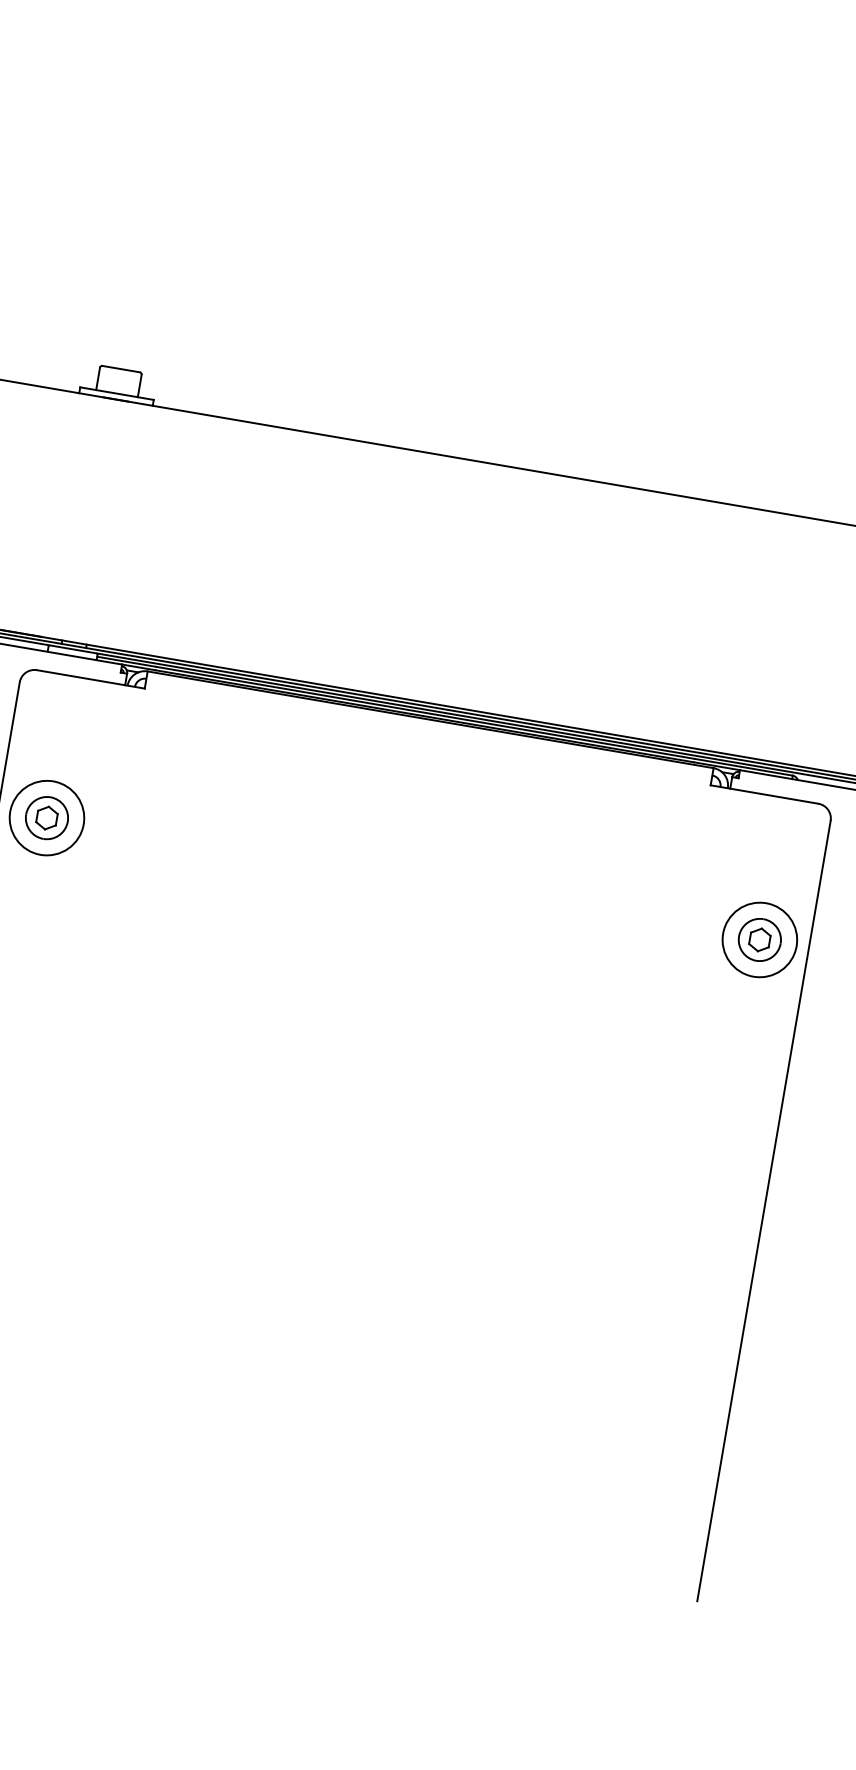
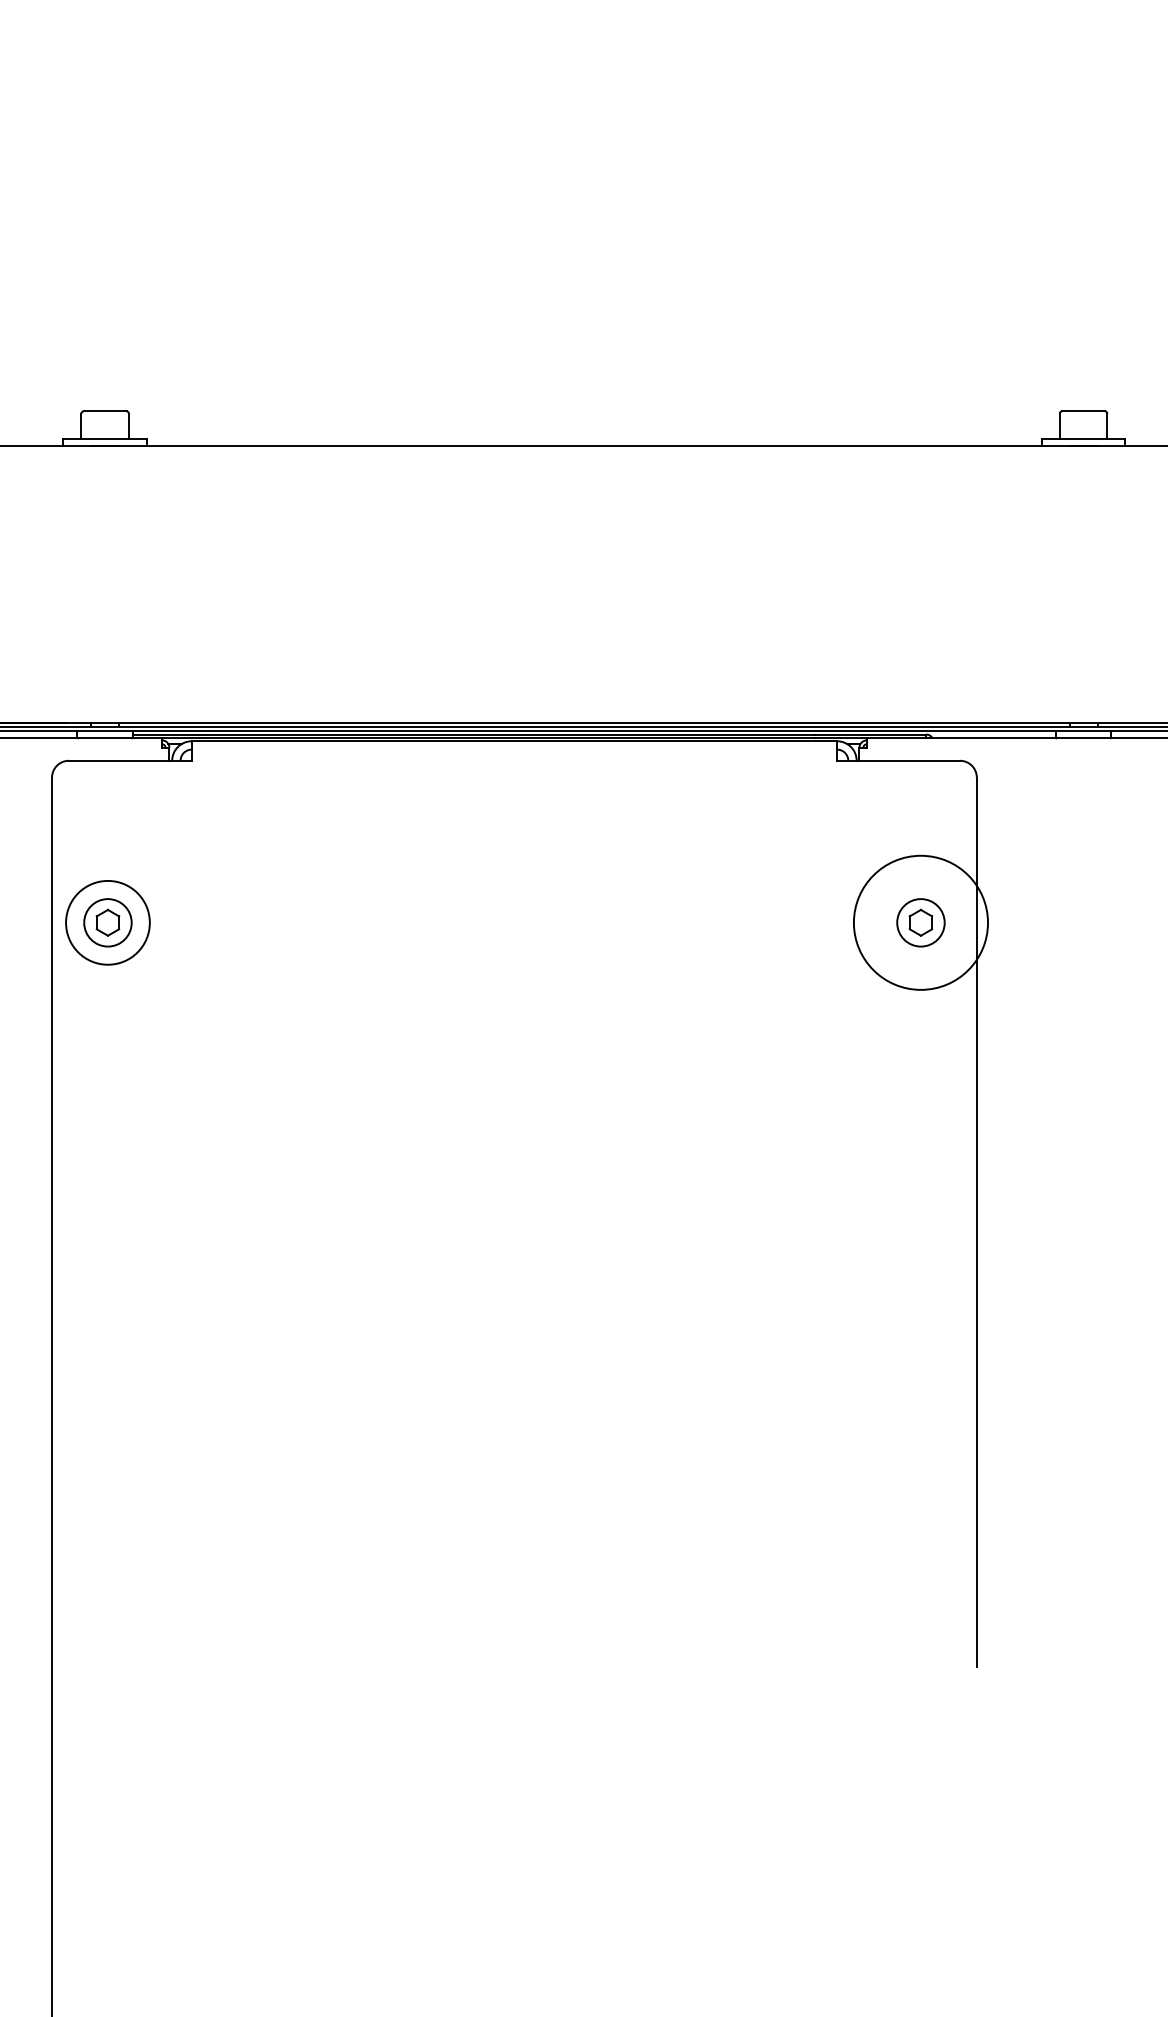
circle: (759, 939) -> (920, 922), size x1.6

